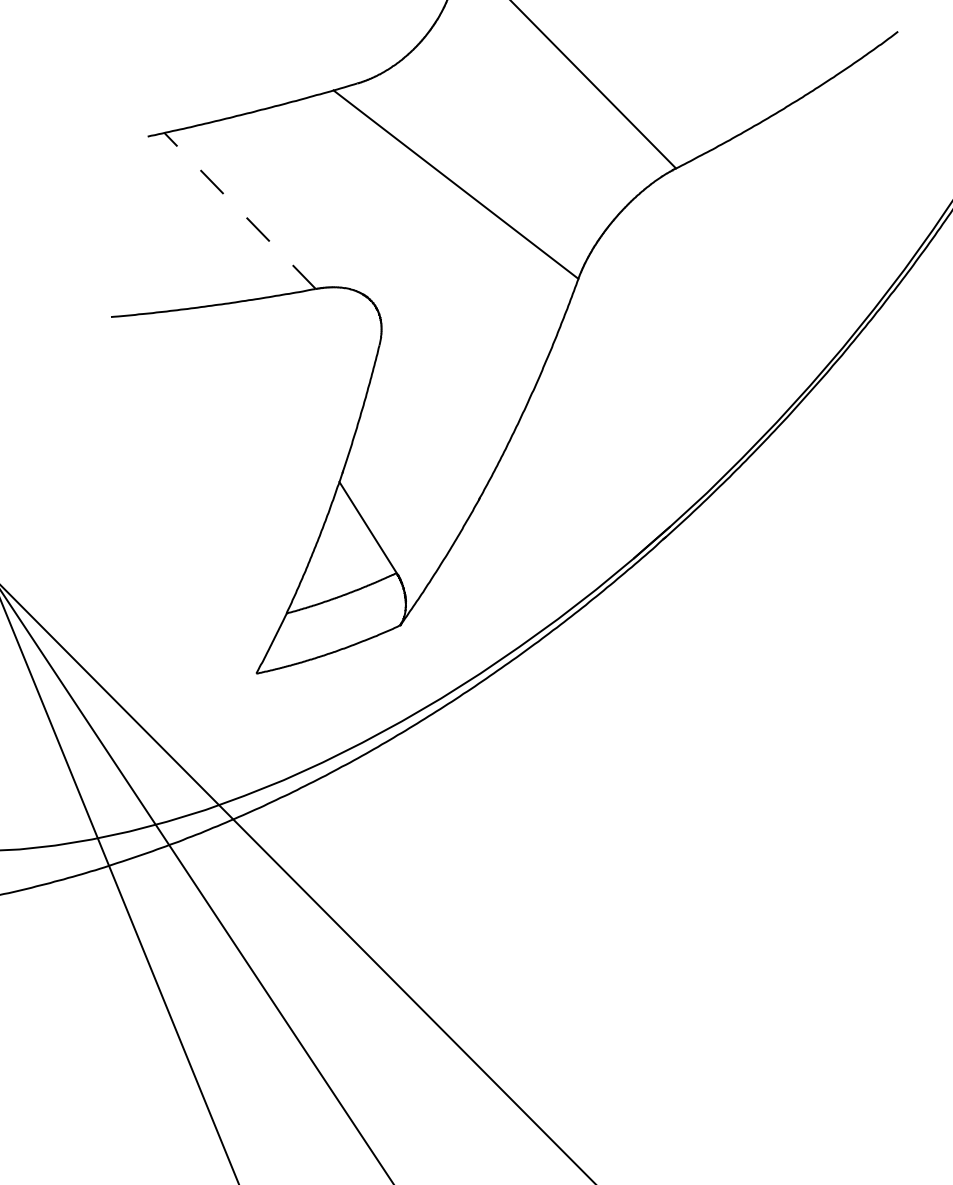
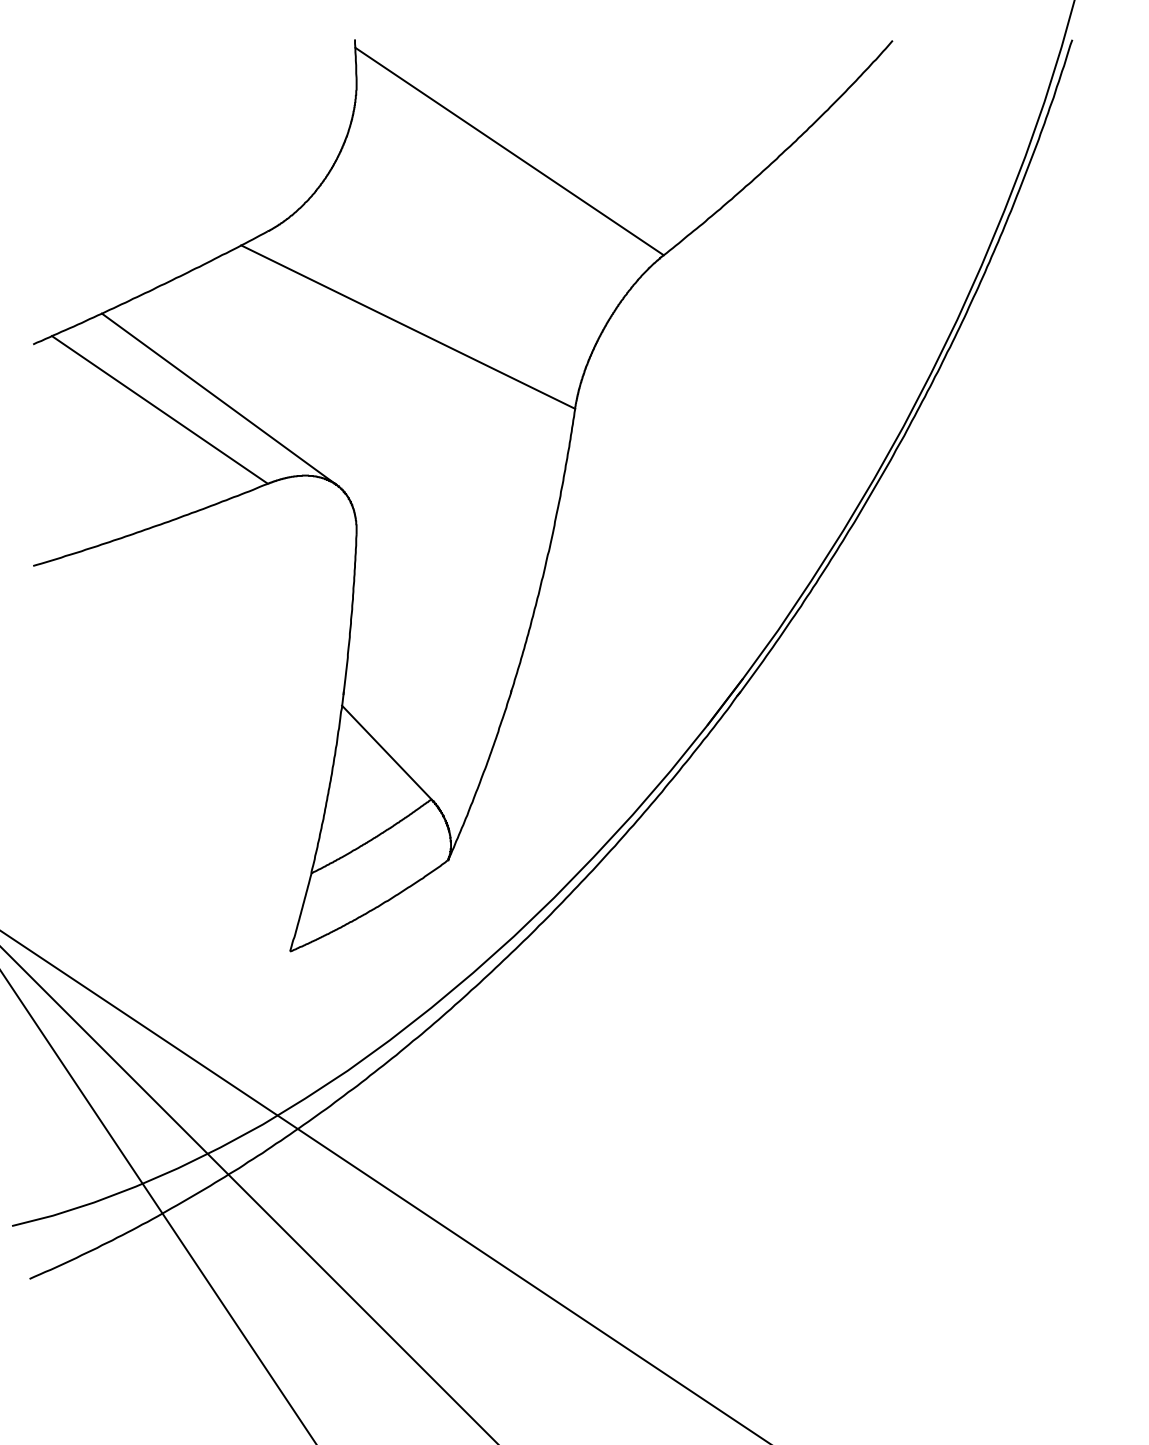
line: (239, 210) -> (159, 409), dashed -> solid
line: (289, 212) -> (218, 399), added

